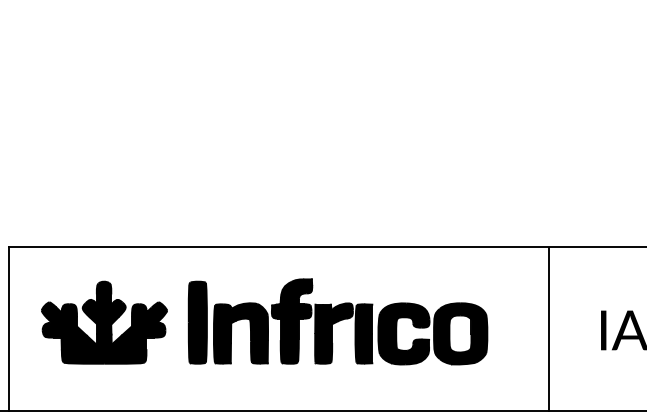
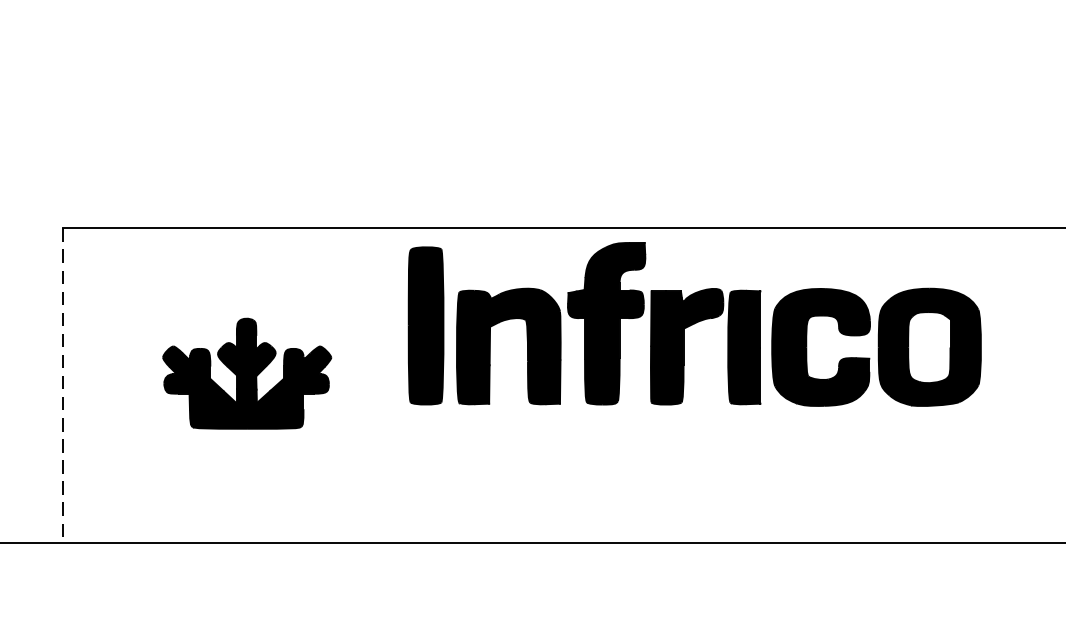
part: (337, 321) -> (693, 323), moved
part: (104, 322) -> (247, 373), size x0.7
line: (8, 329) -> (63, 386), solid -> dashed

